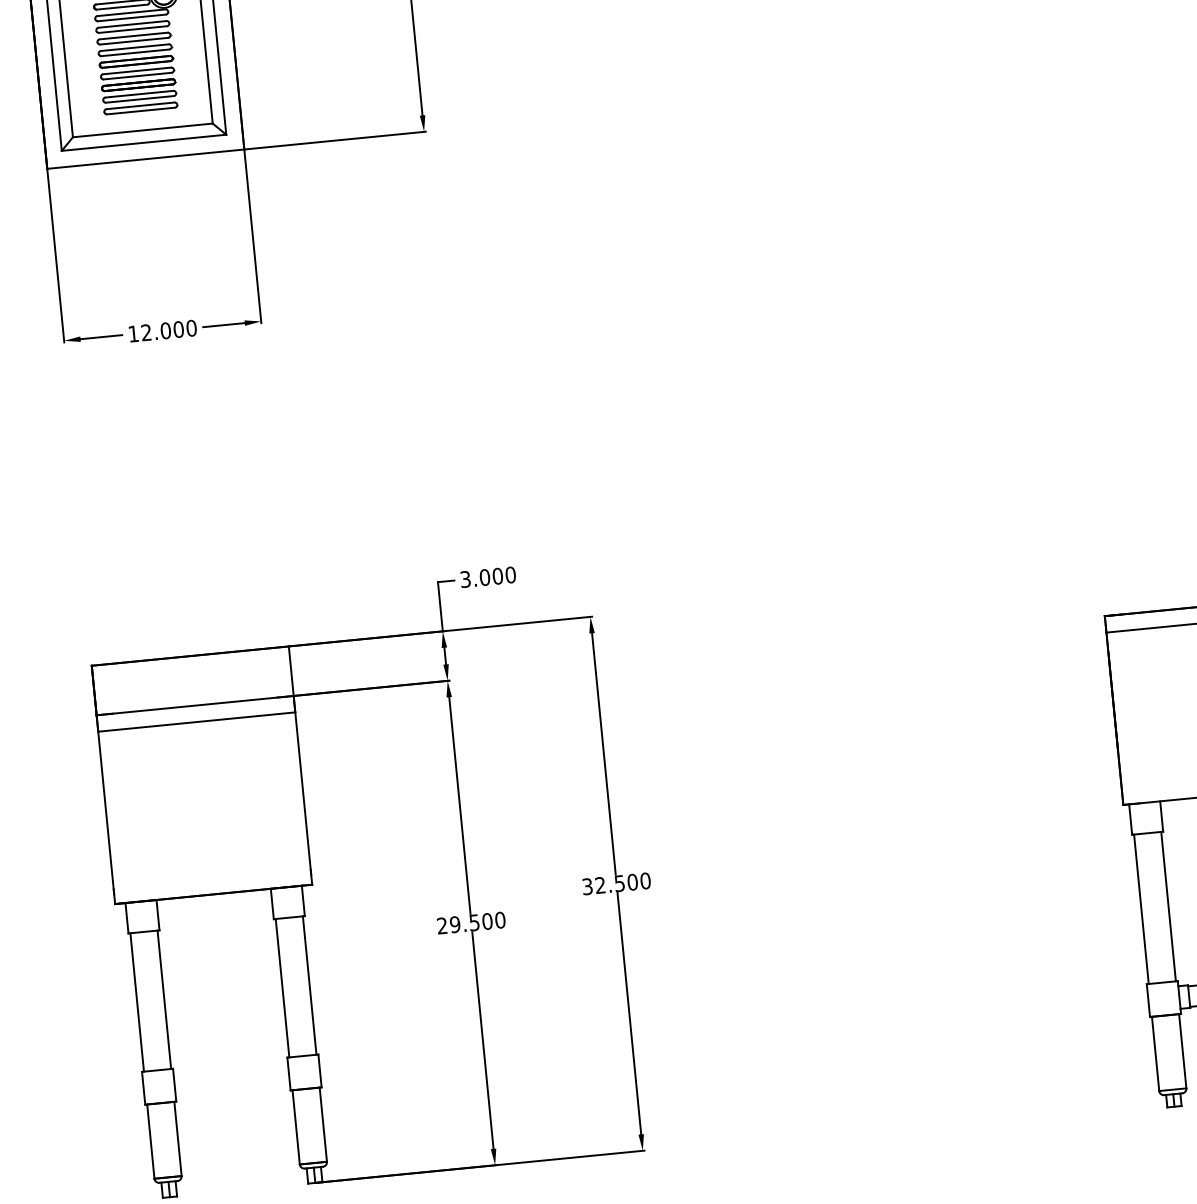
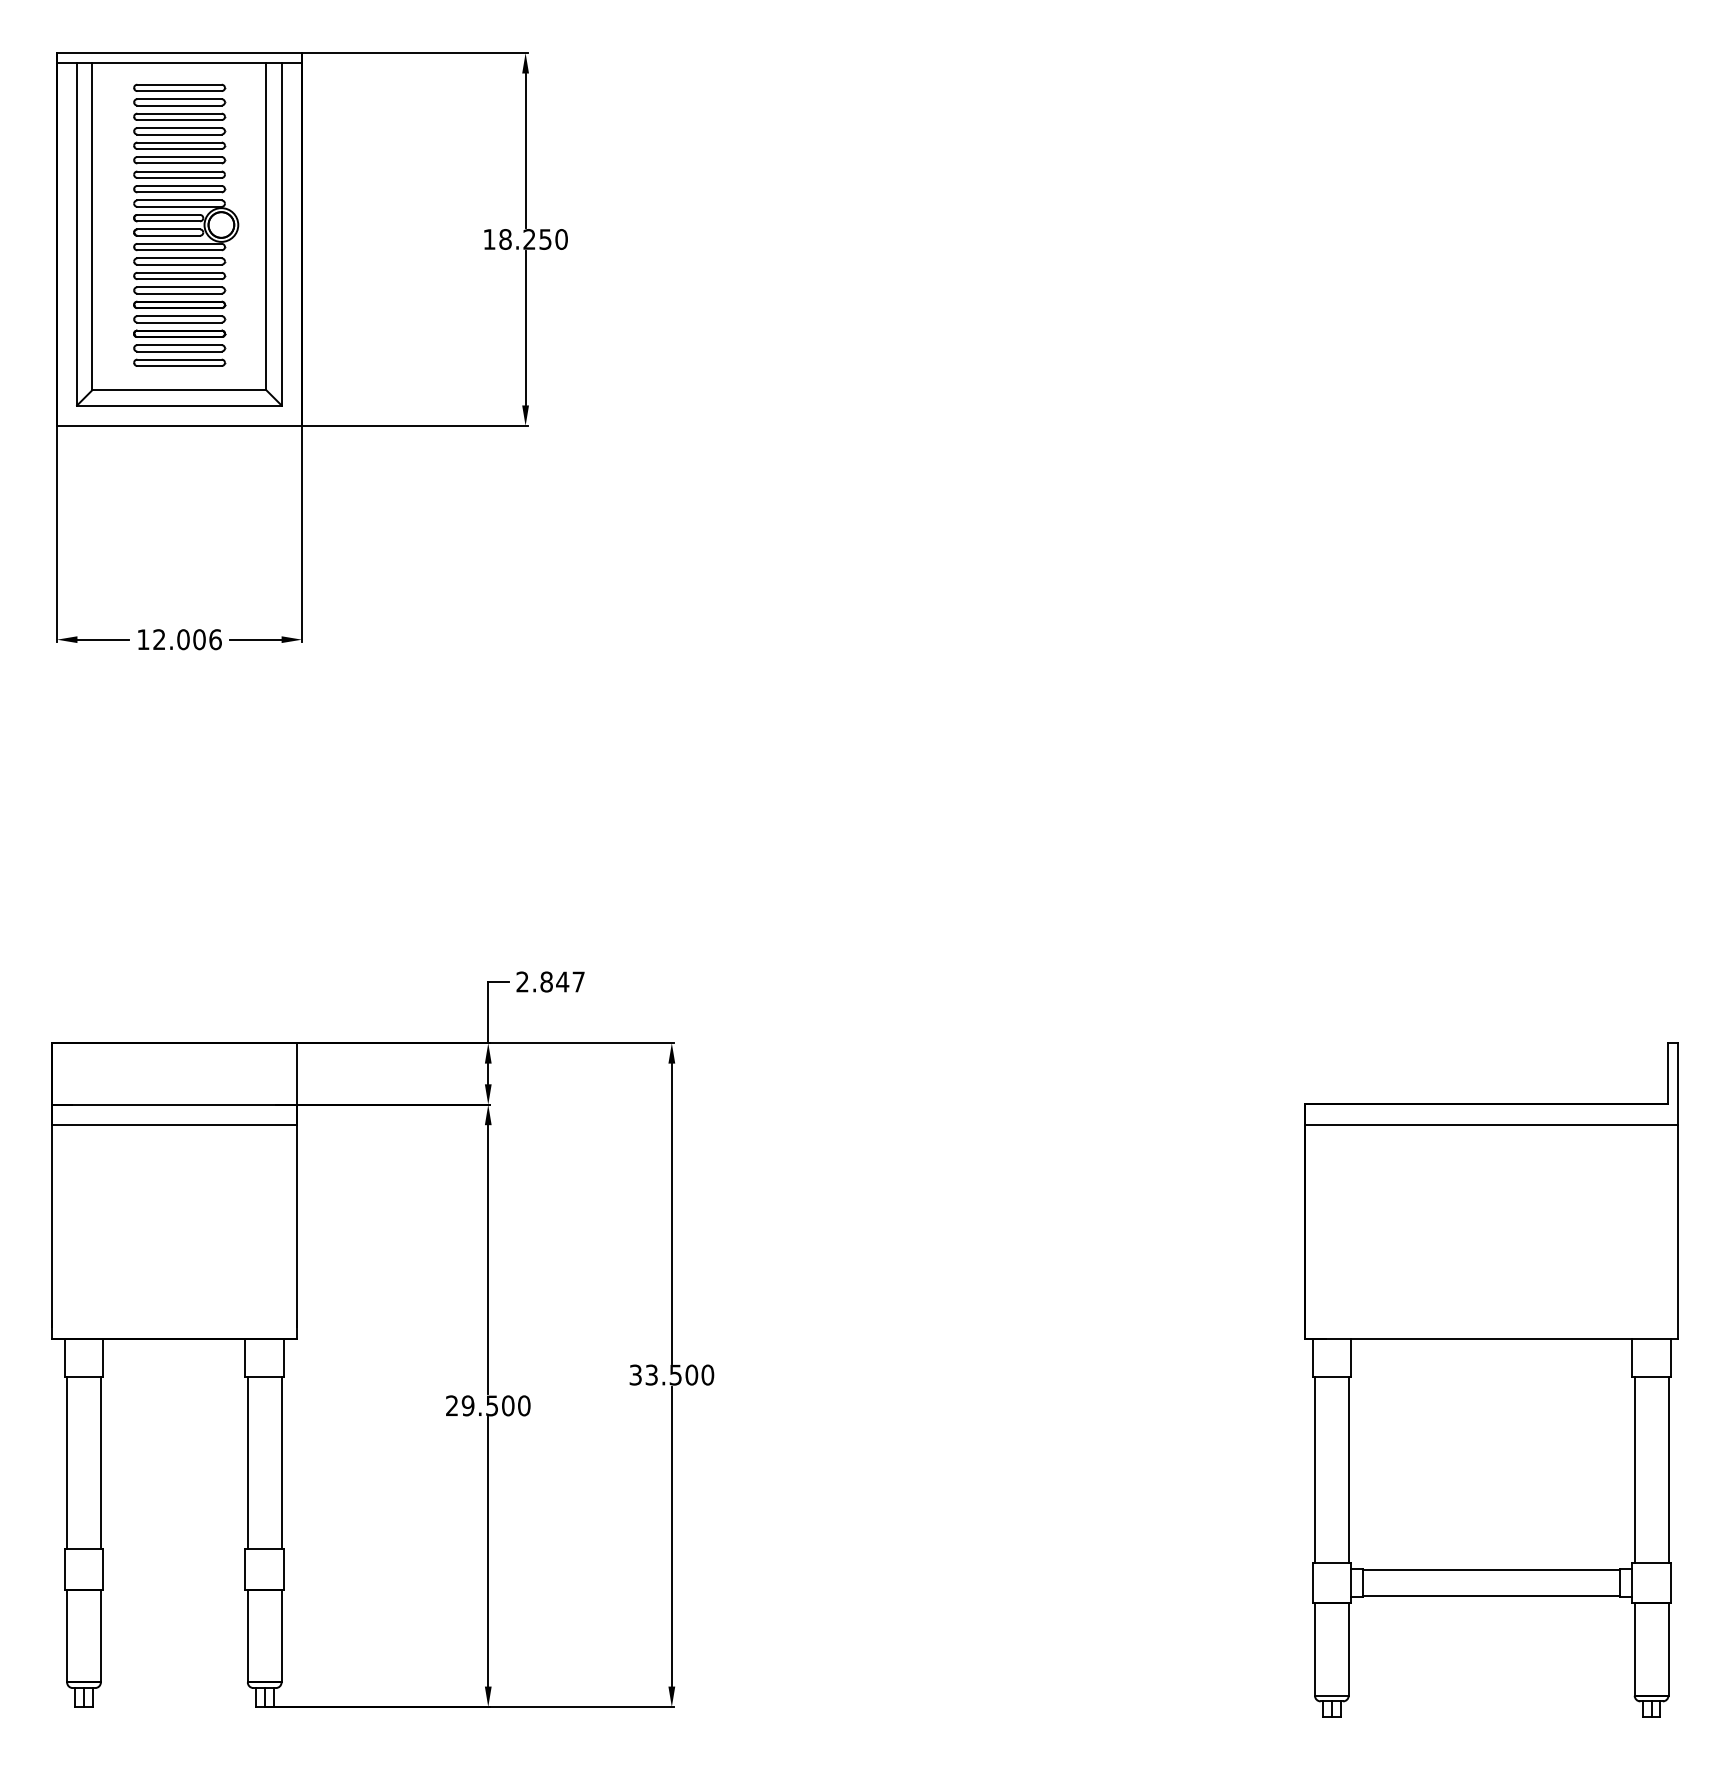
text: (191, 328) -> (215, 639), 12.000 -> 12.006
text: (488, 576) -> (550, 981), 3.000 -> 2.847
text: (600, 885) -> (651, 1375), 32.500 -> 33.500

